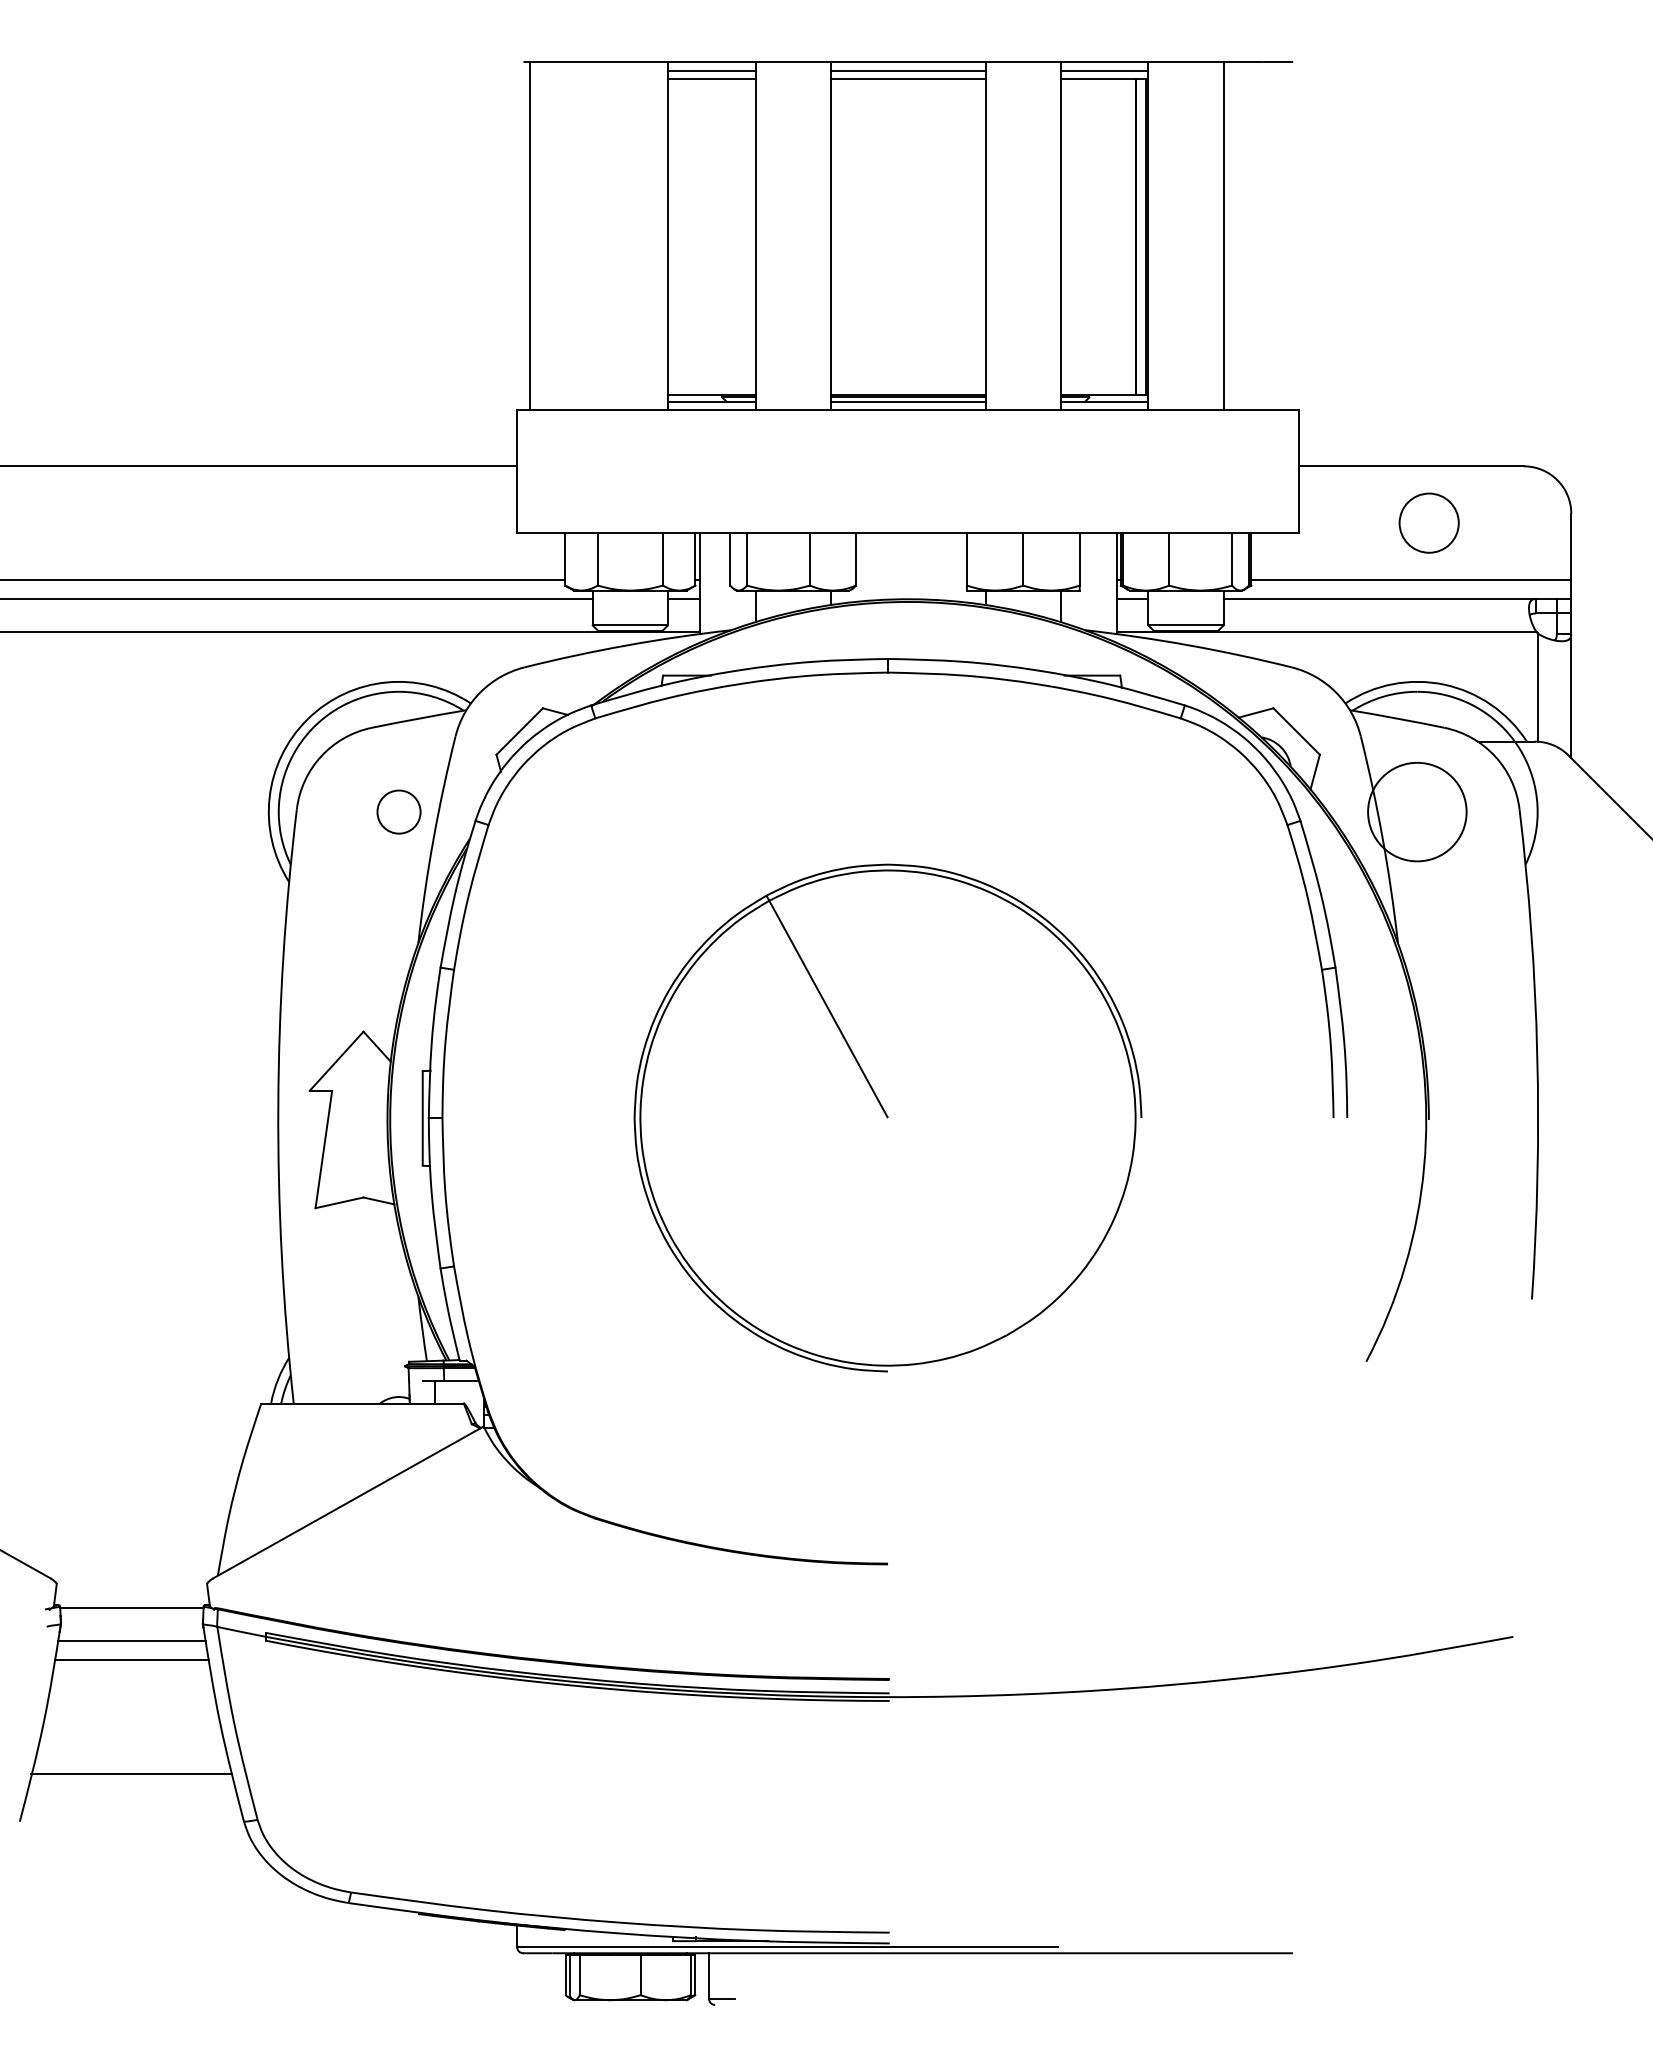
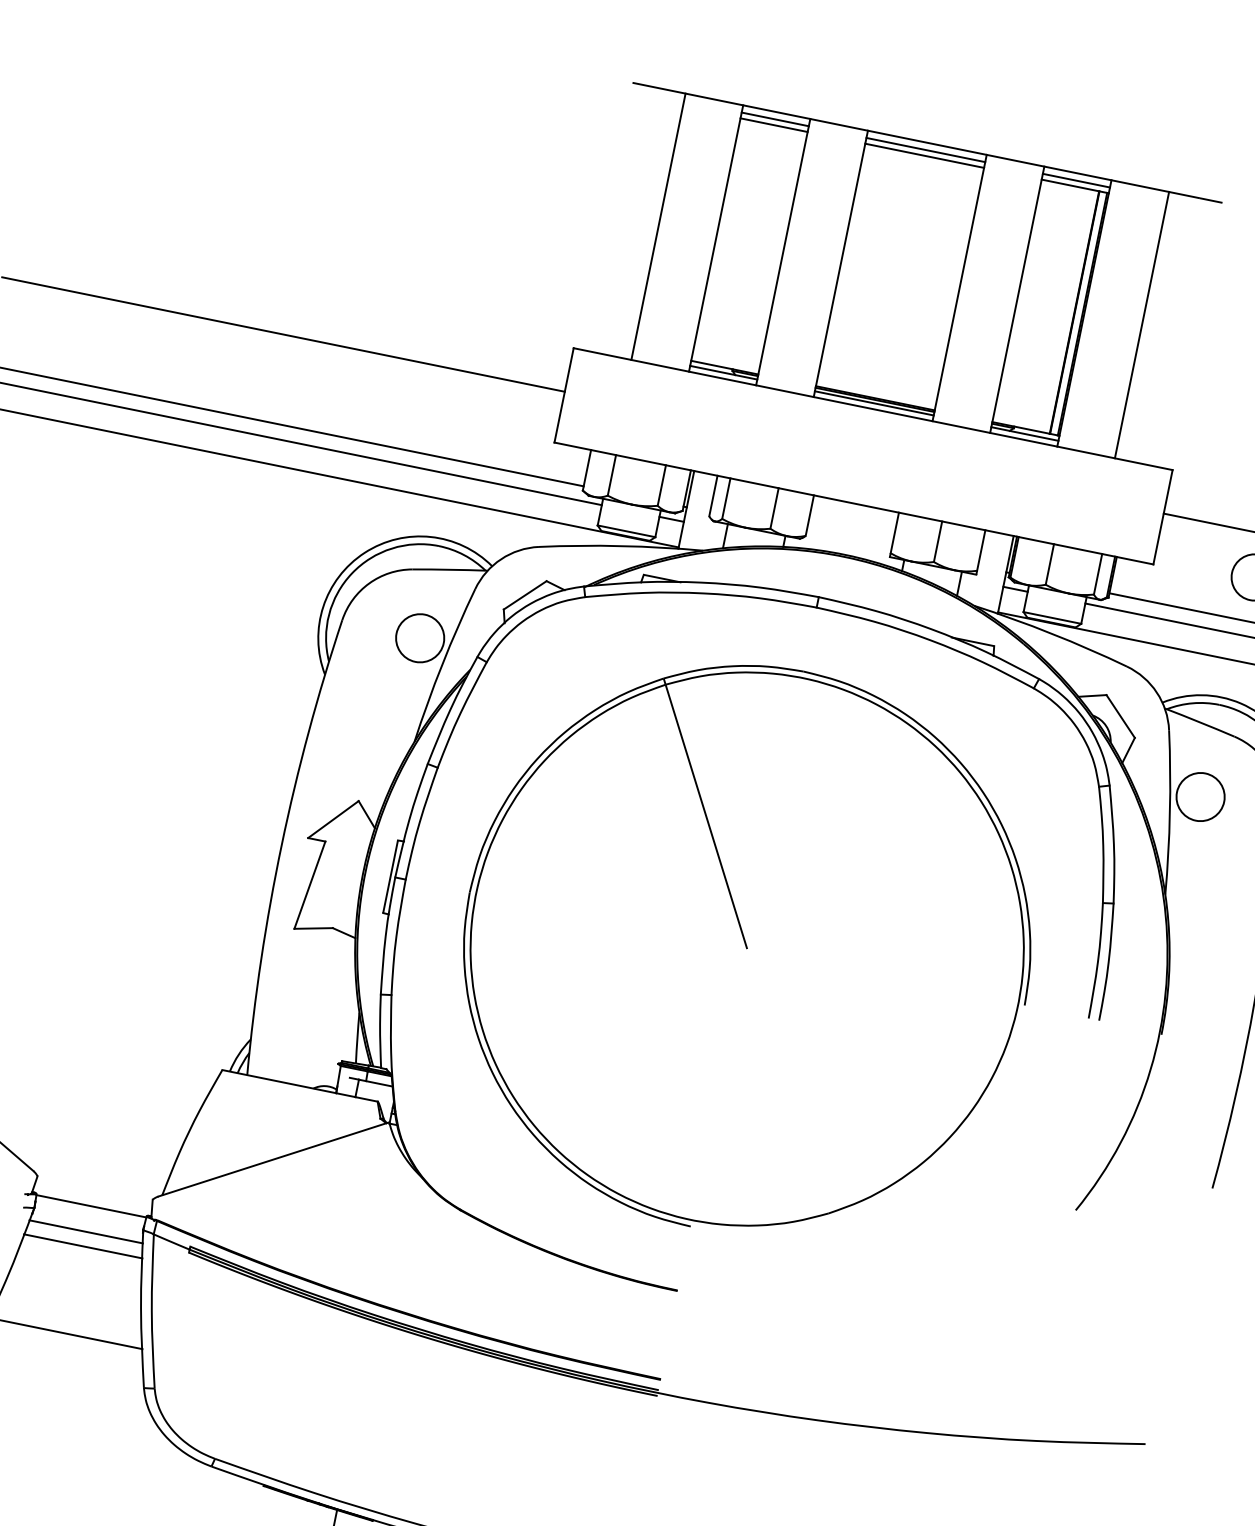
line: (529, 235) -> (658, 226), moved
circle: (398, 811) -> (419, 637), size x1.43
circle: (1417, 811) -> (1200, 796), size x0.62
part: (887, 1117) -> (746, 948), size x1.43

